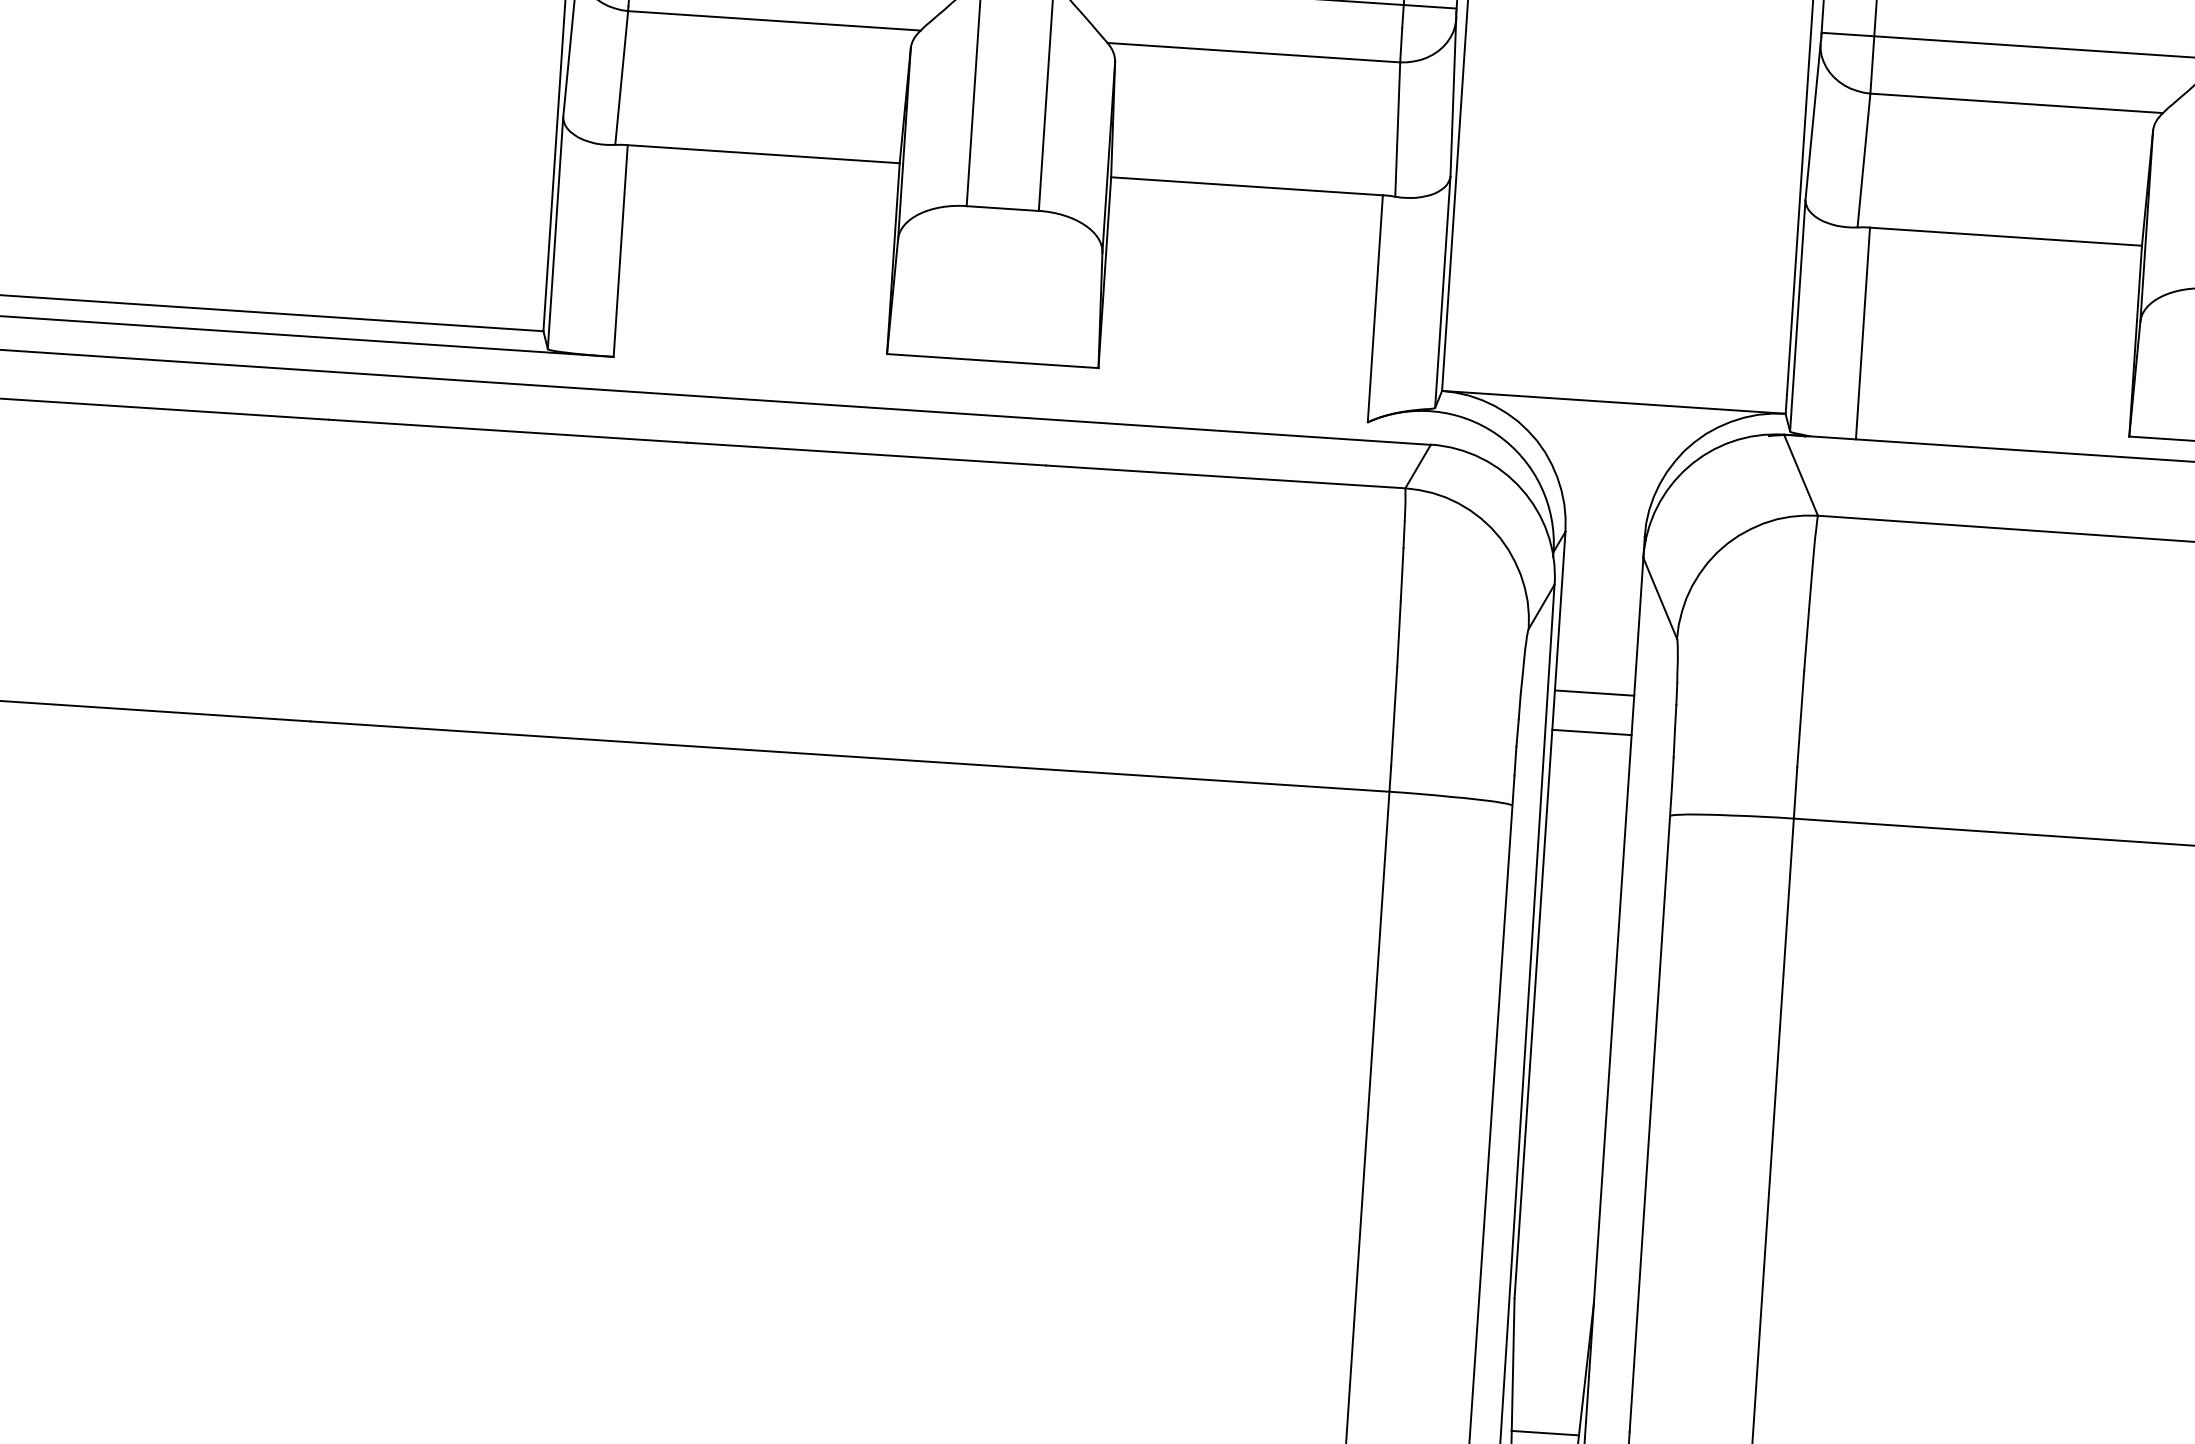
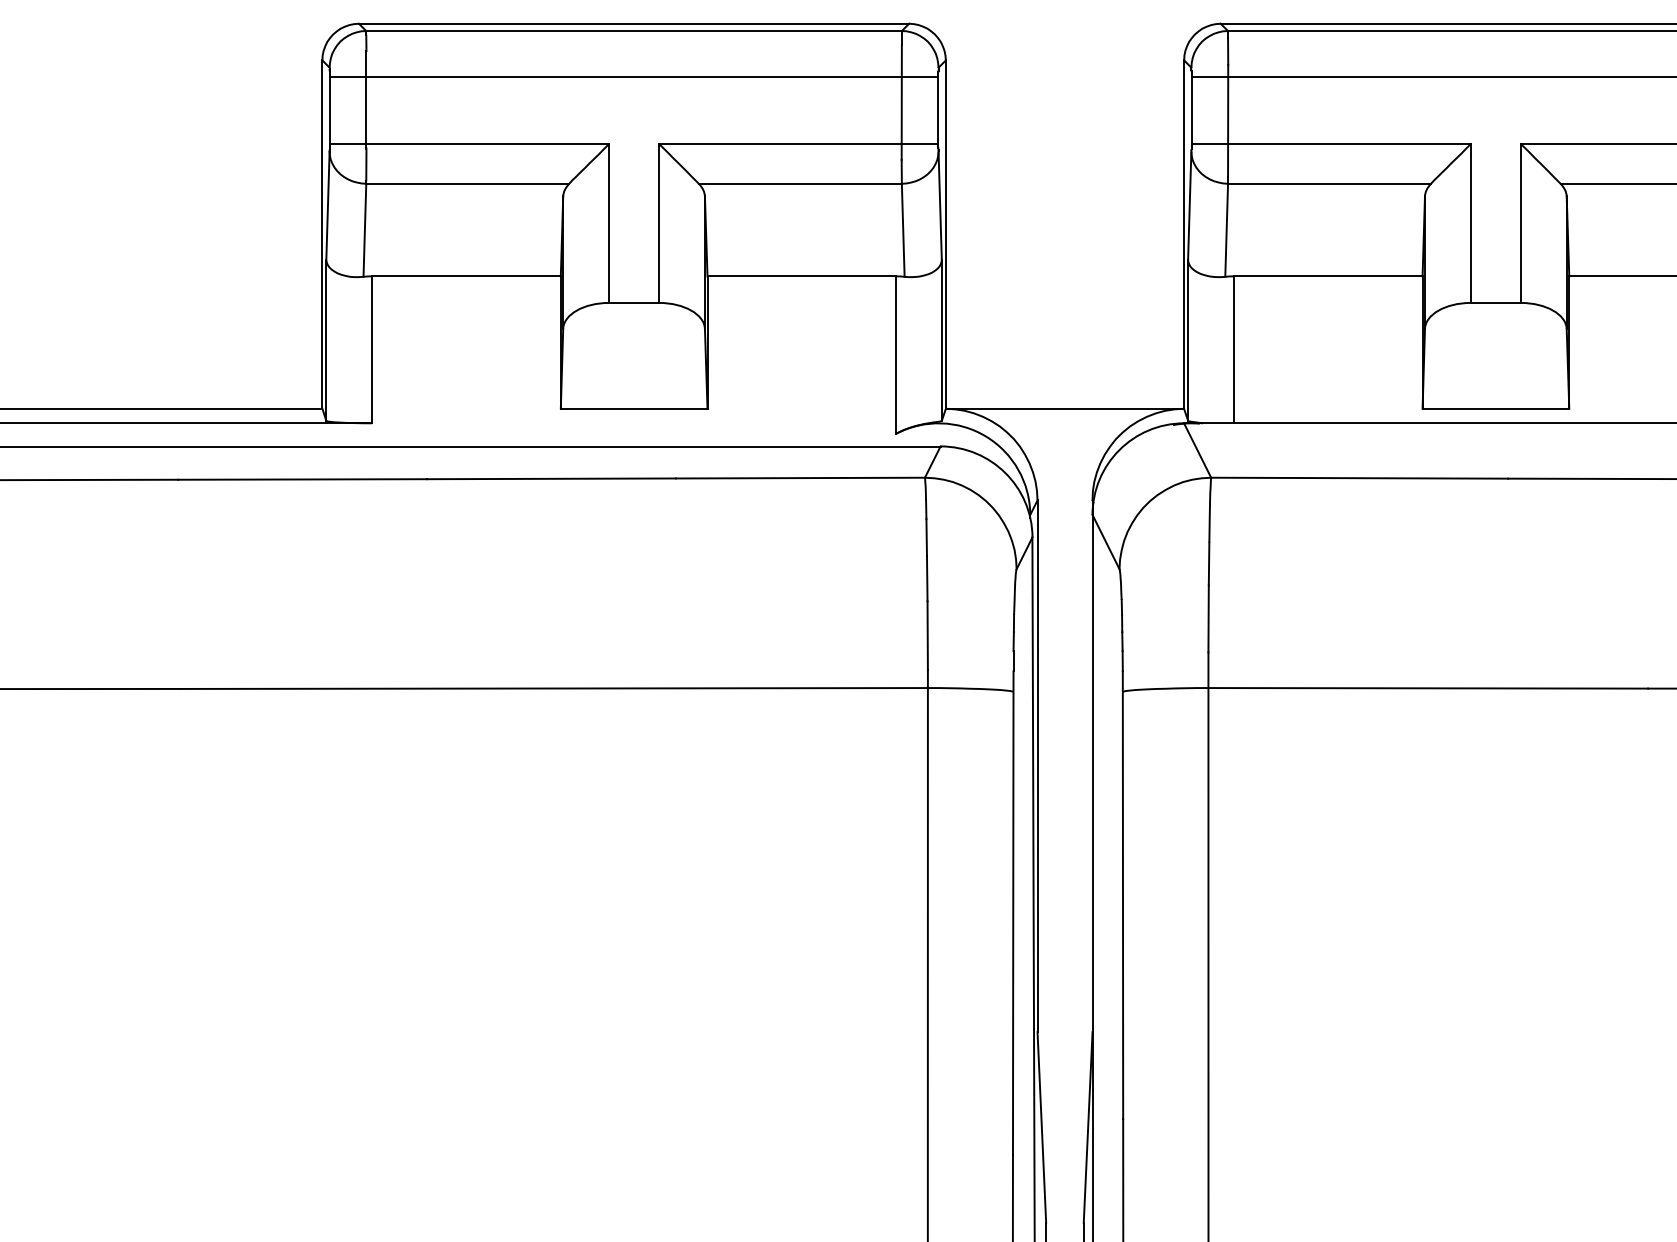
line: (1593, 693) -> (1064, 610), removed
line: (1591, 731) -> (1064, 637), removed
line: (1544, 1432) -> (1064, 1123), removed

